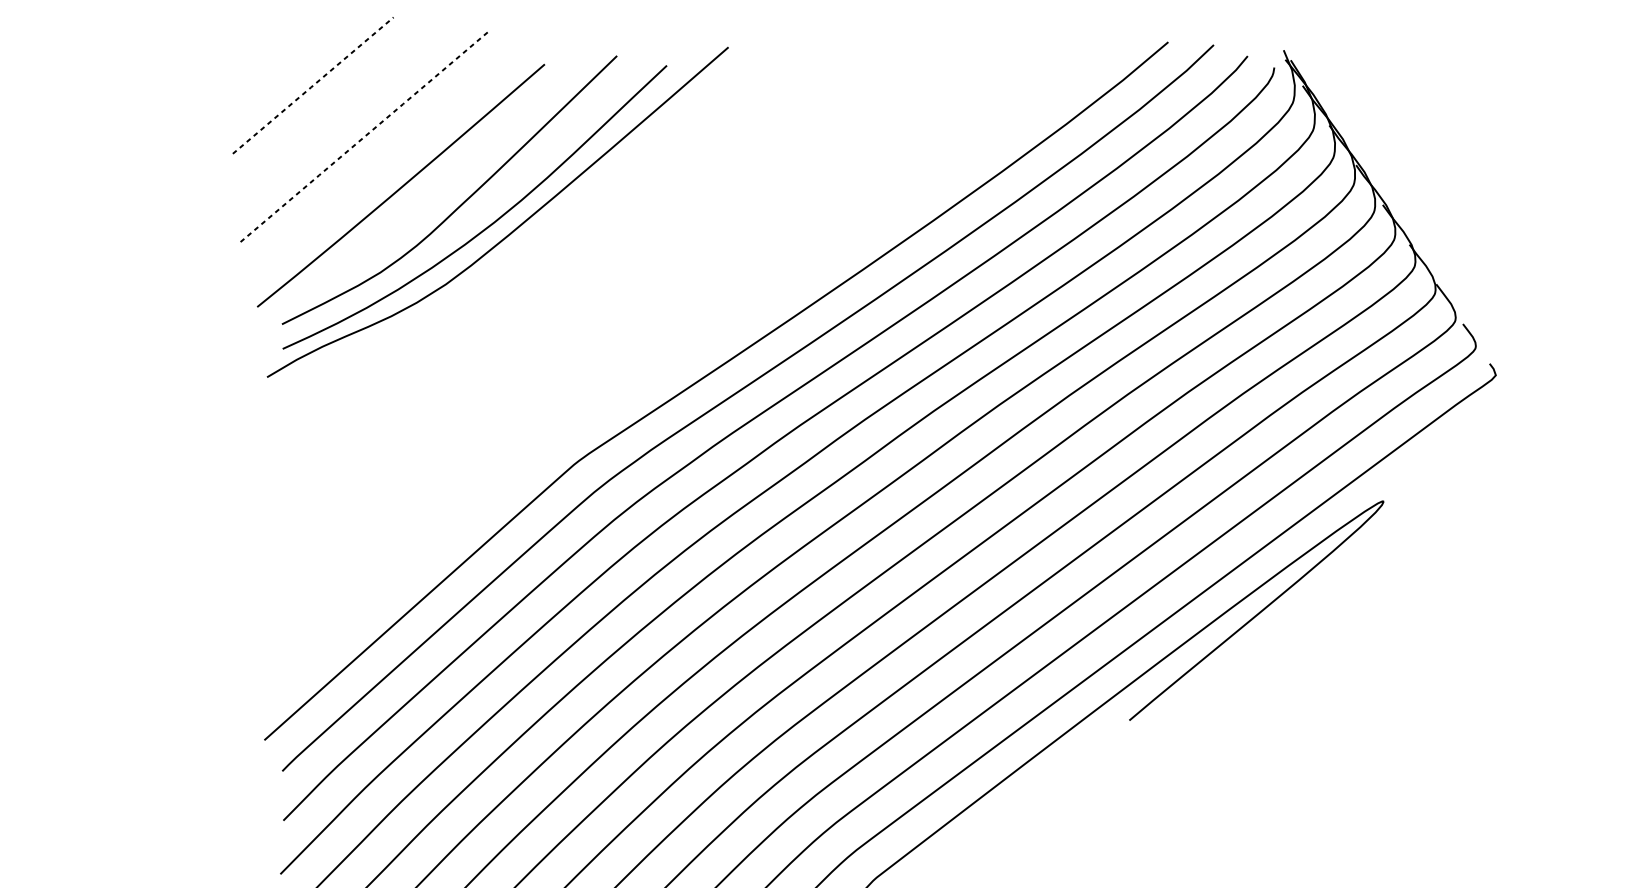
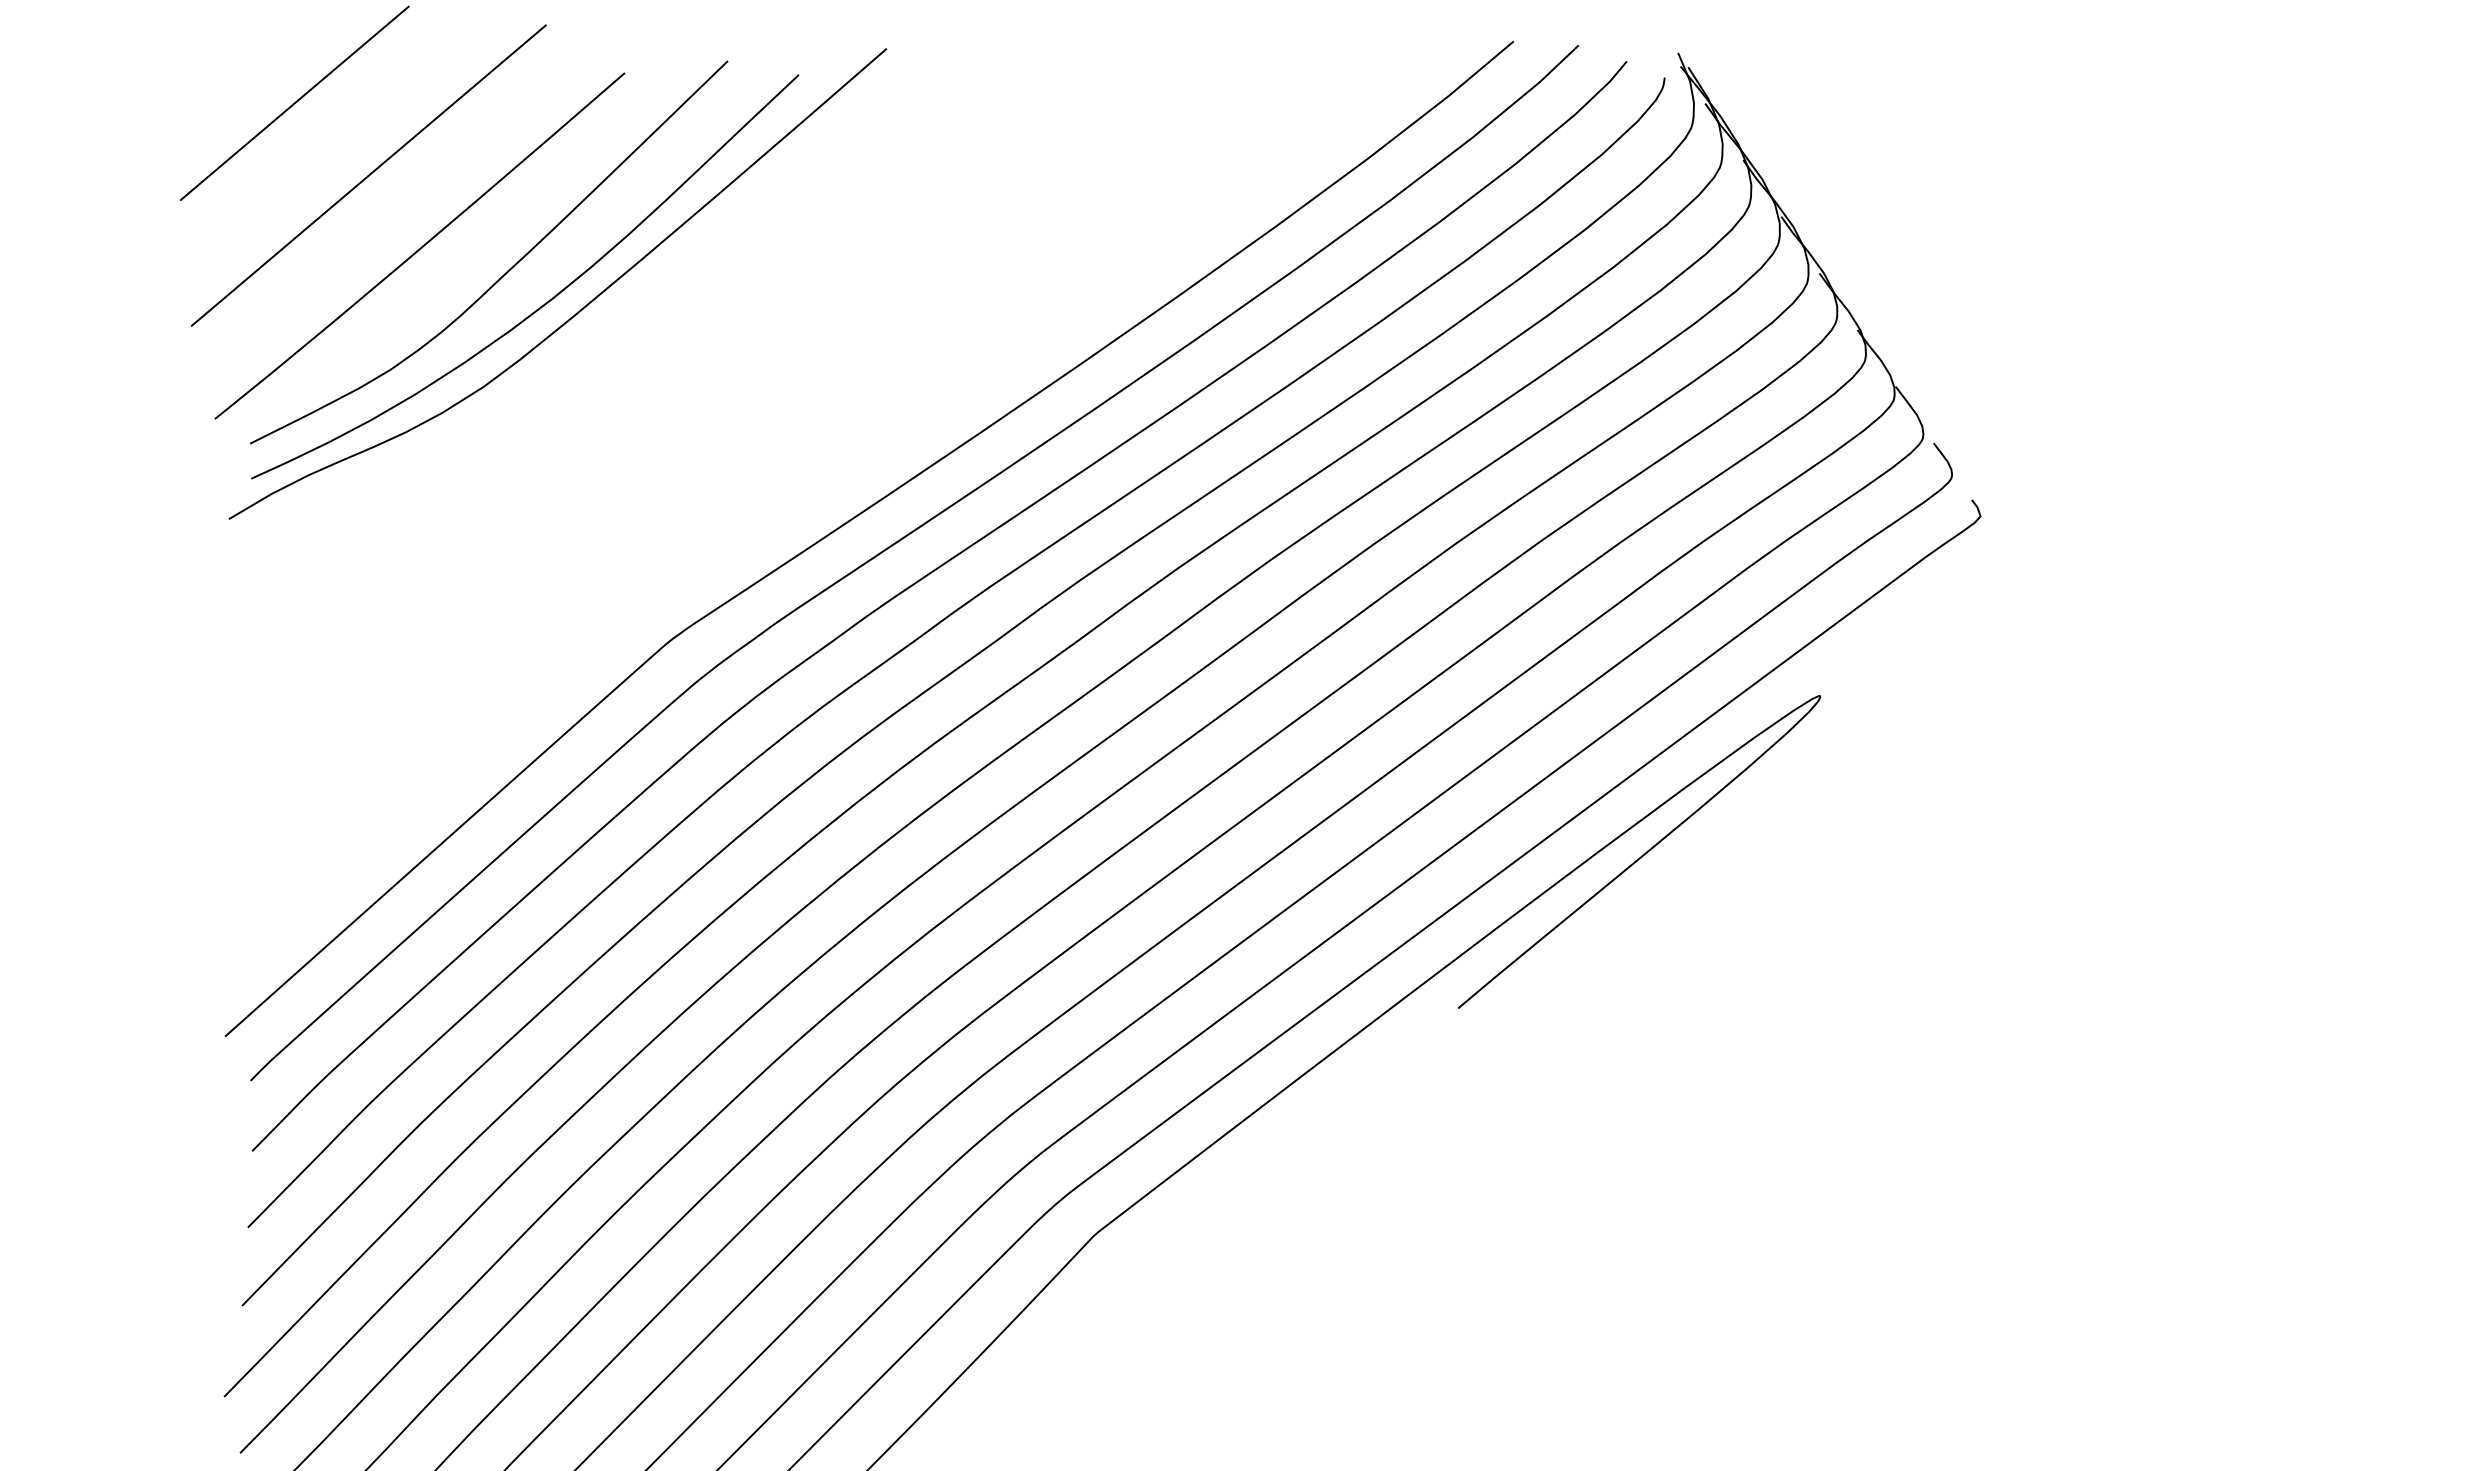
line: (313, 85) -> (294, 103), dashed -> solid
line: (365, 136) -> (369, 175), dashed -> solid

